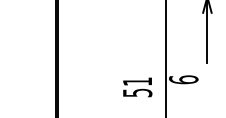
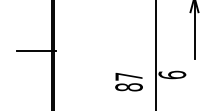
line: (38, 53) -> (36, 50), added
text: (137, 87) -> (128, 82), 51 -> 87

